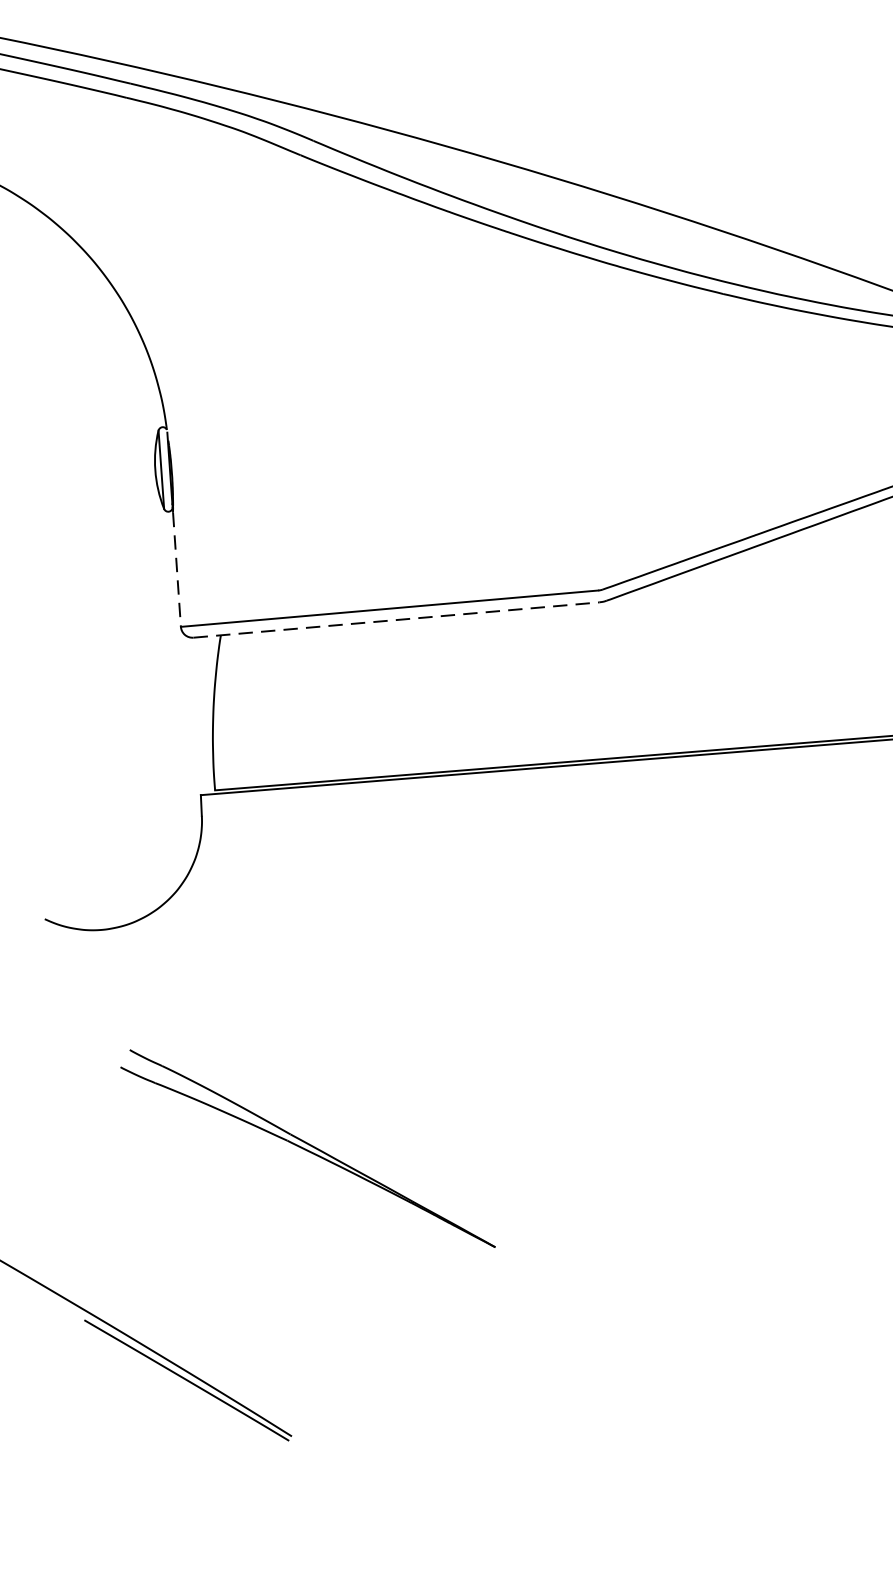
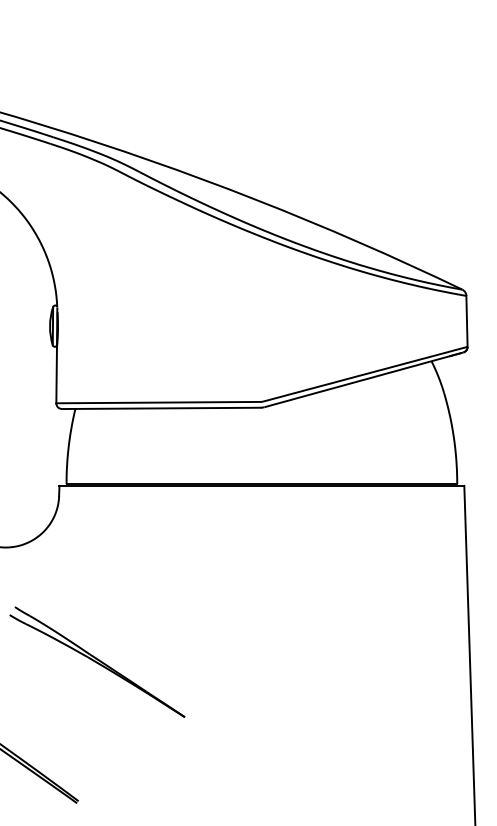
line: (176, 570) -> (56, 375), dashed -> solid
line: (396, 620) -> (161, 408), dashed -> solid

